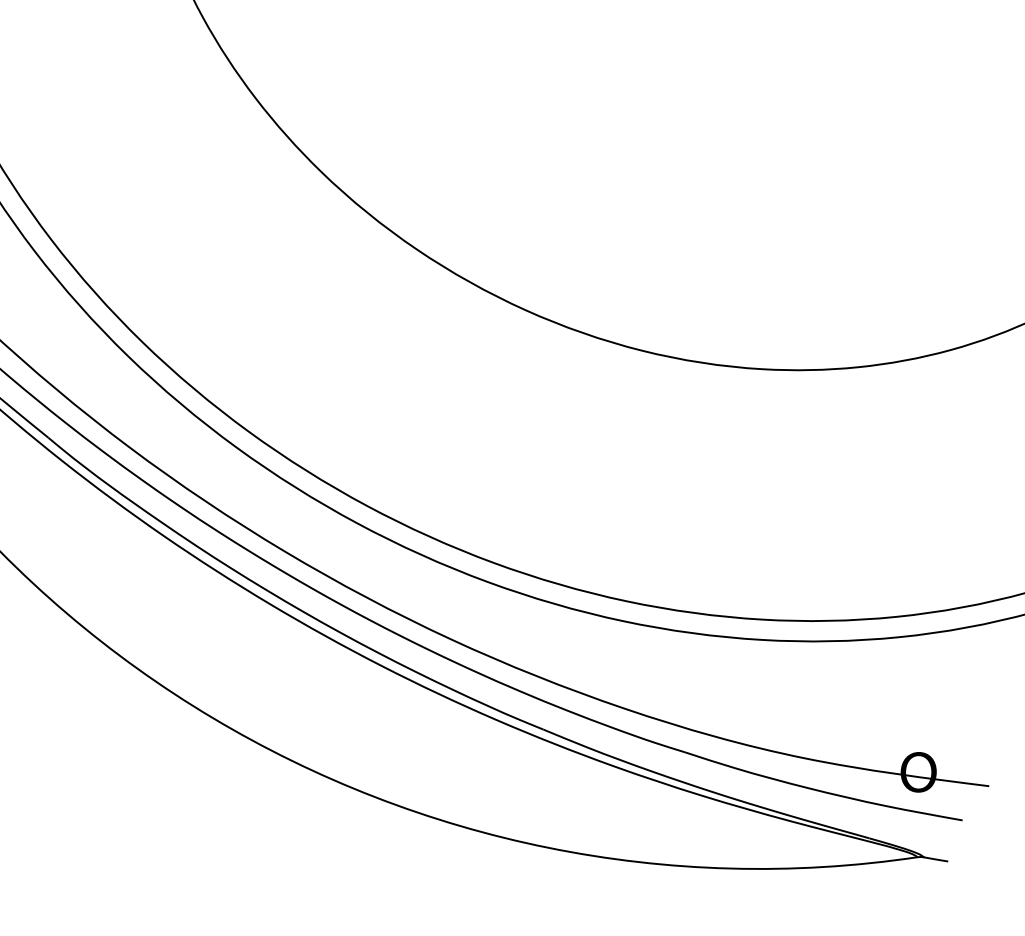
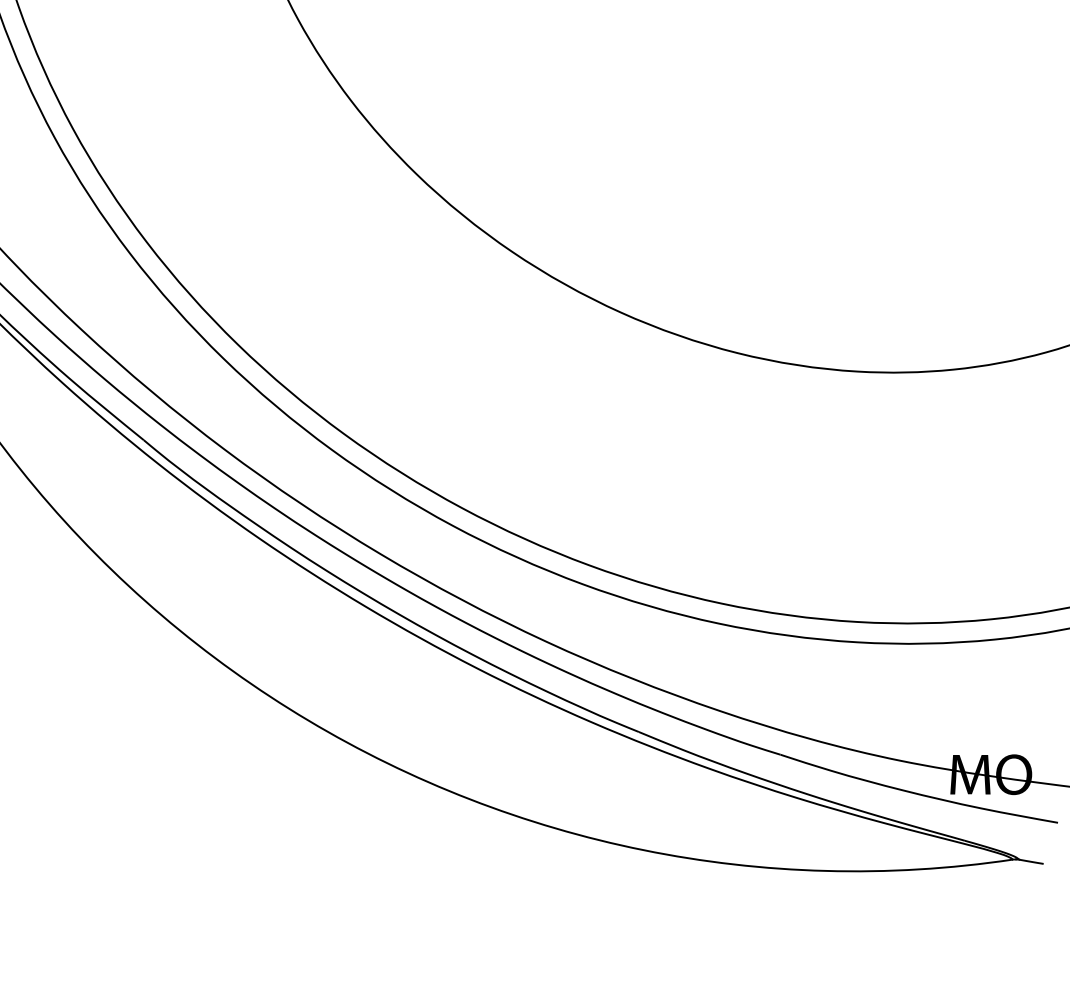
fill: (875, 772) -> (970, 774), added

